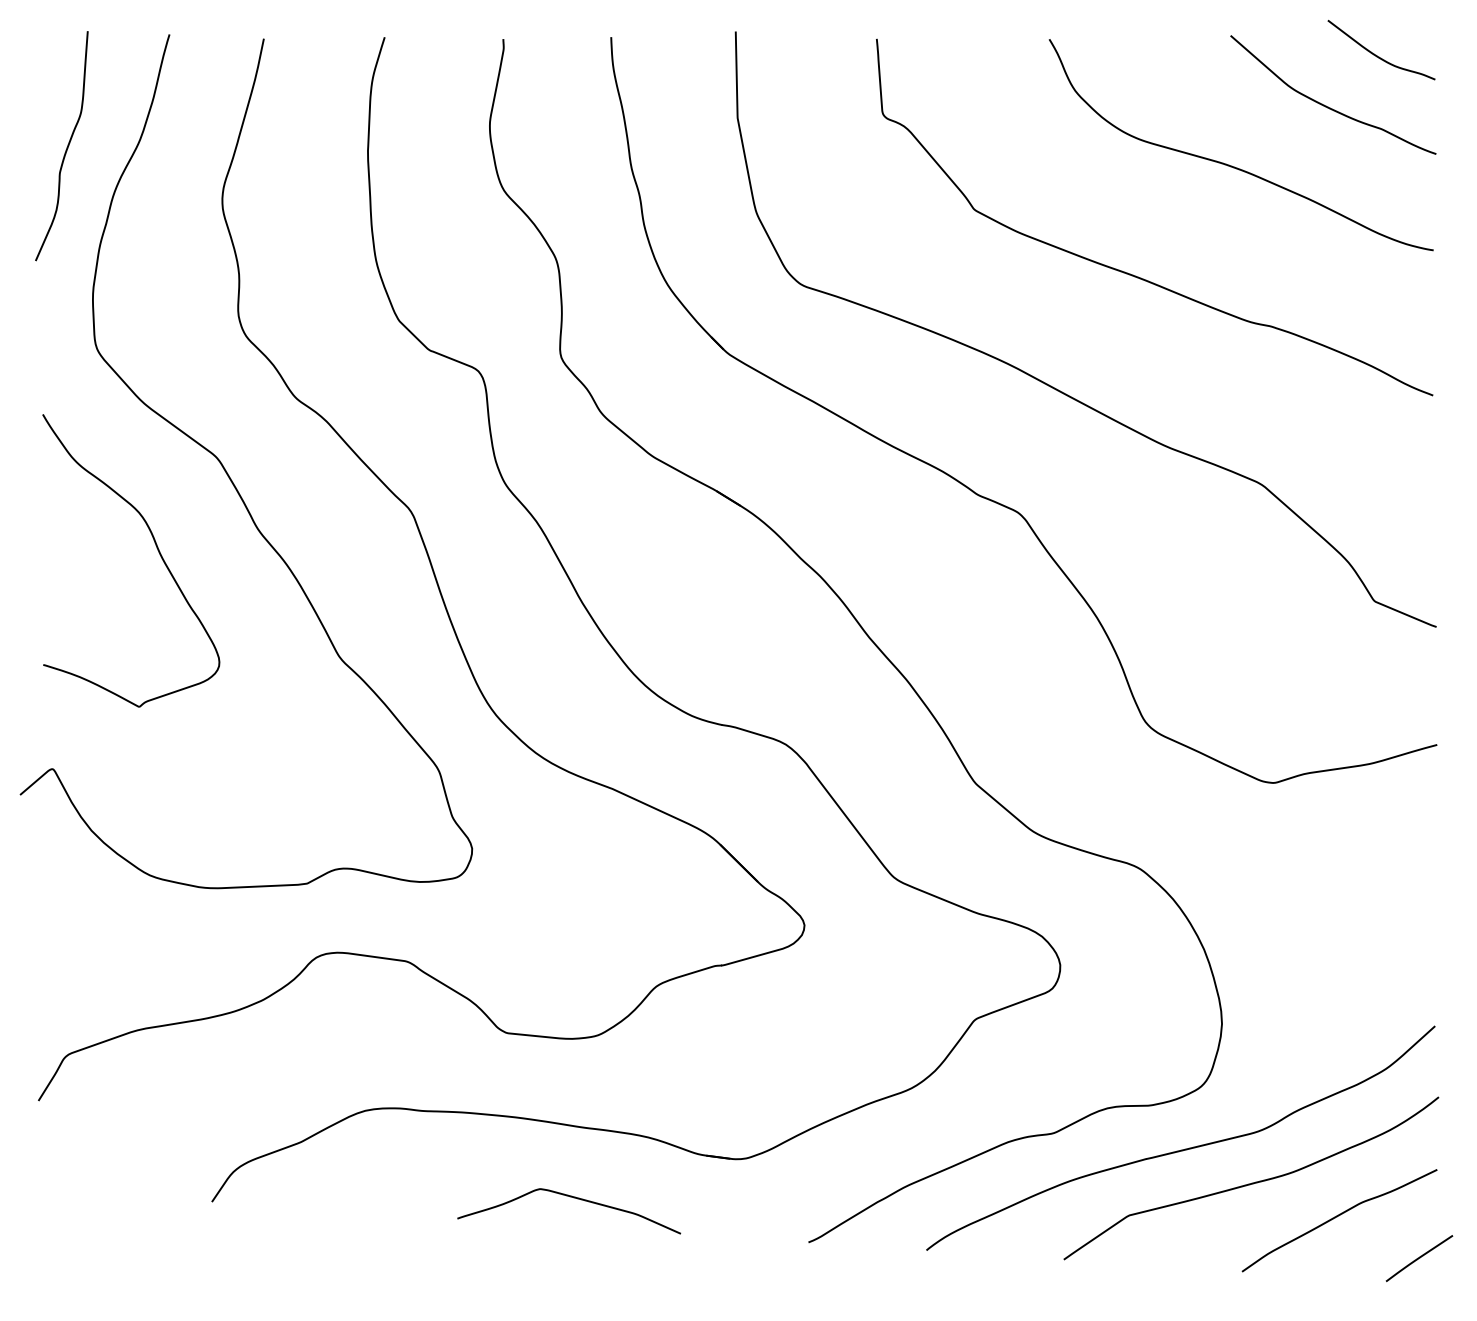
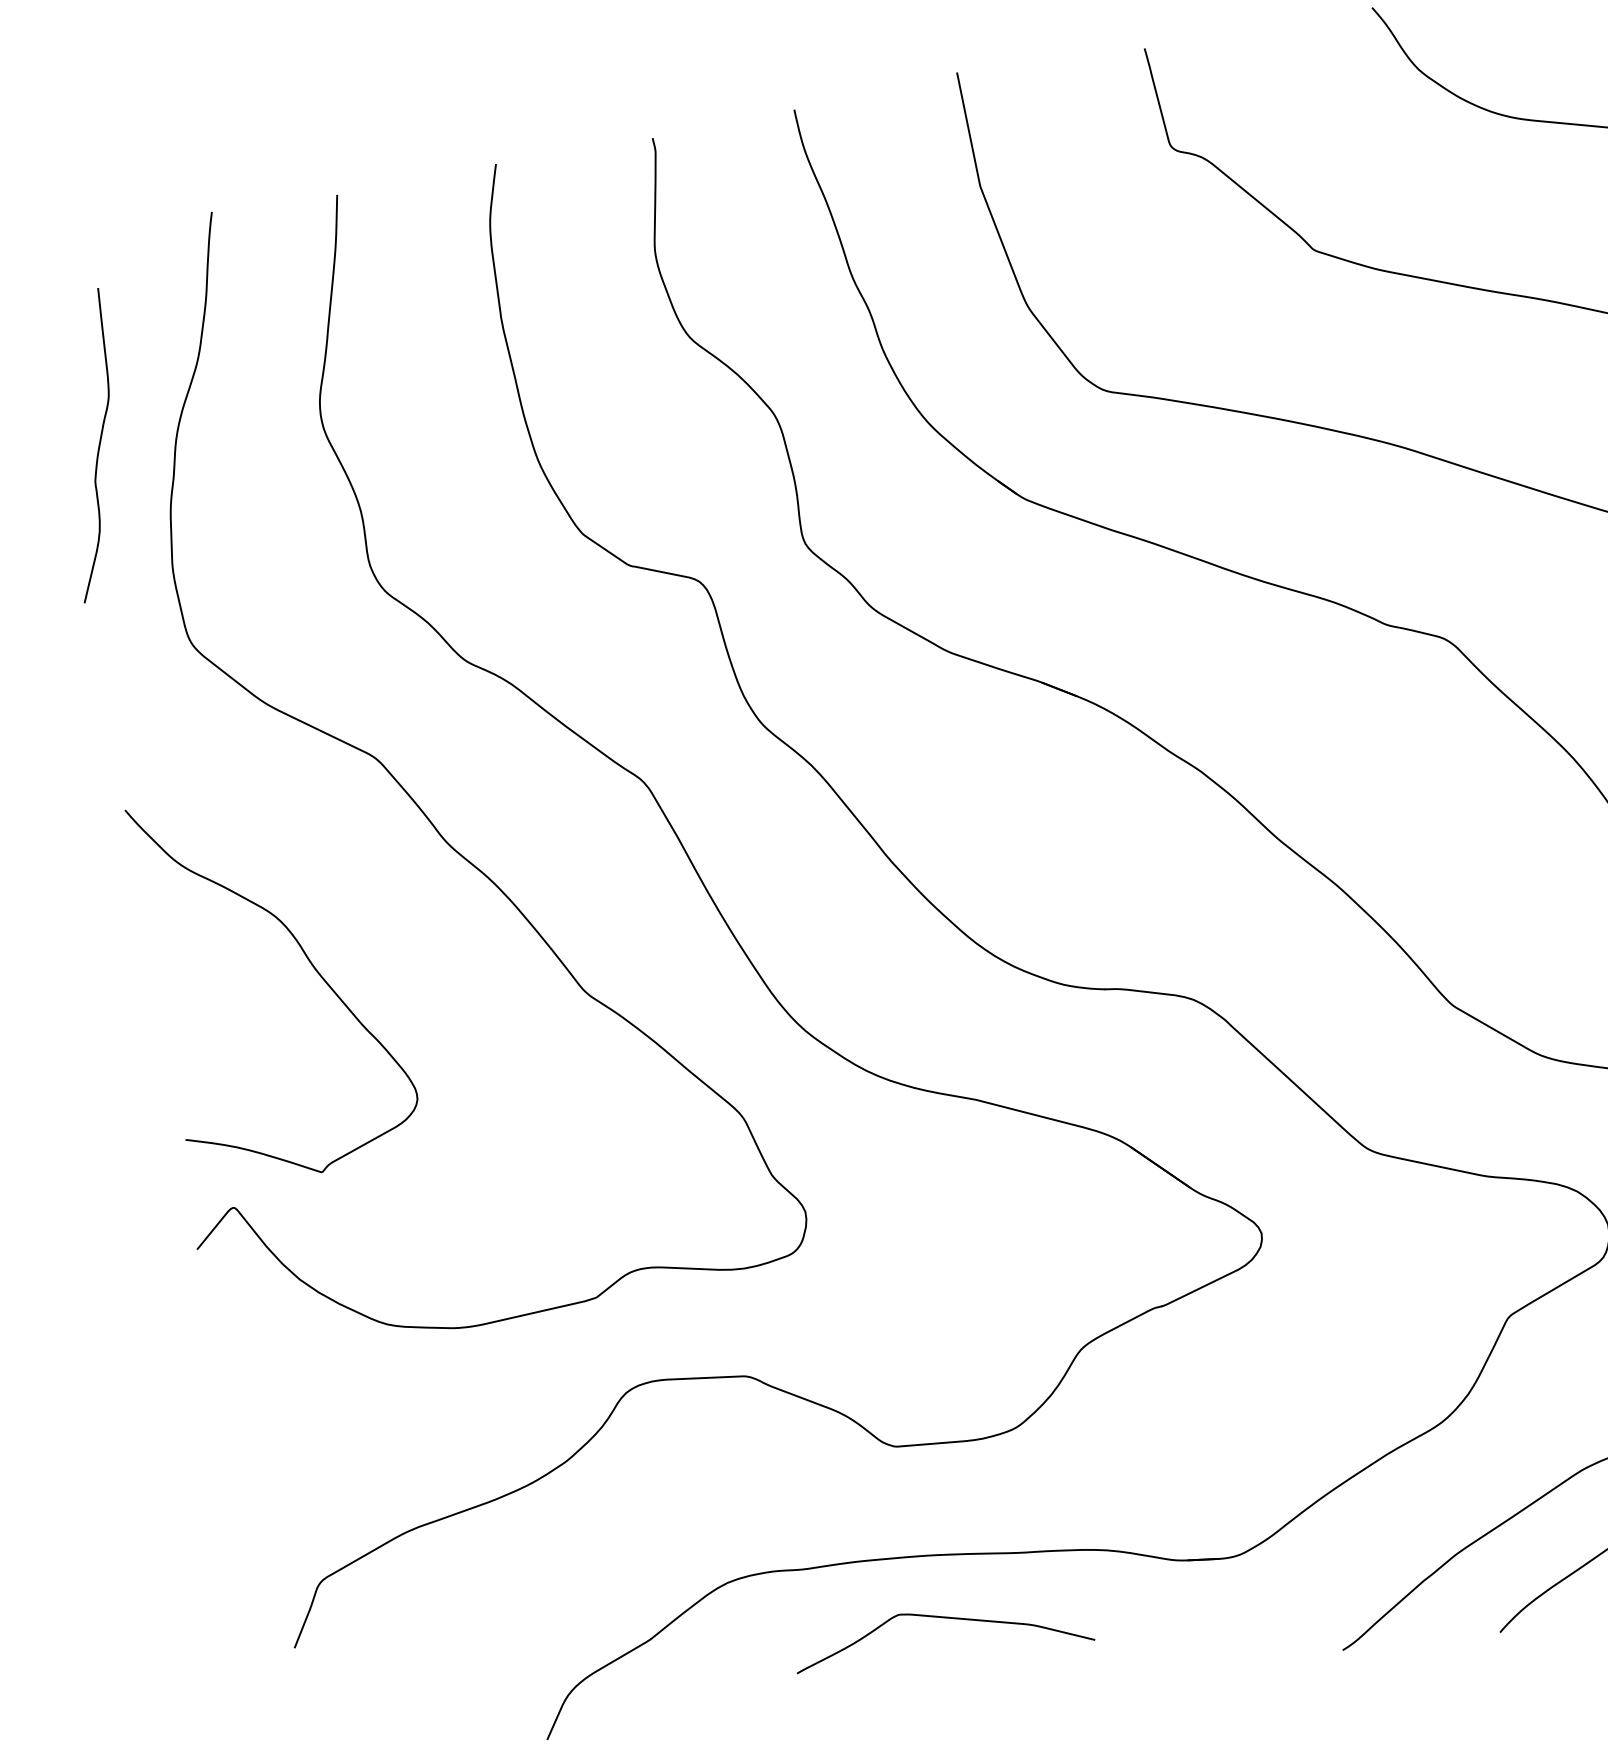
curve: (66, 147) -> (97, 446), moved
curve: (156, 548) -> (306, 959), moved
curve: (573, 1198) -> (945, 1619), moved

